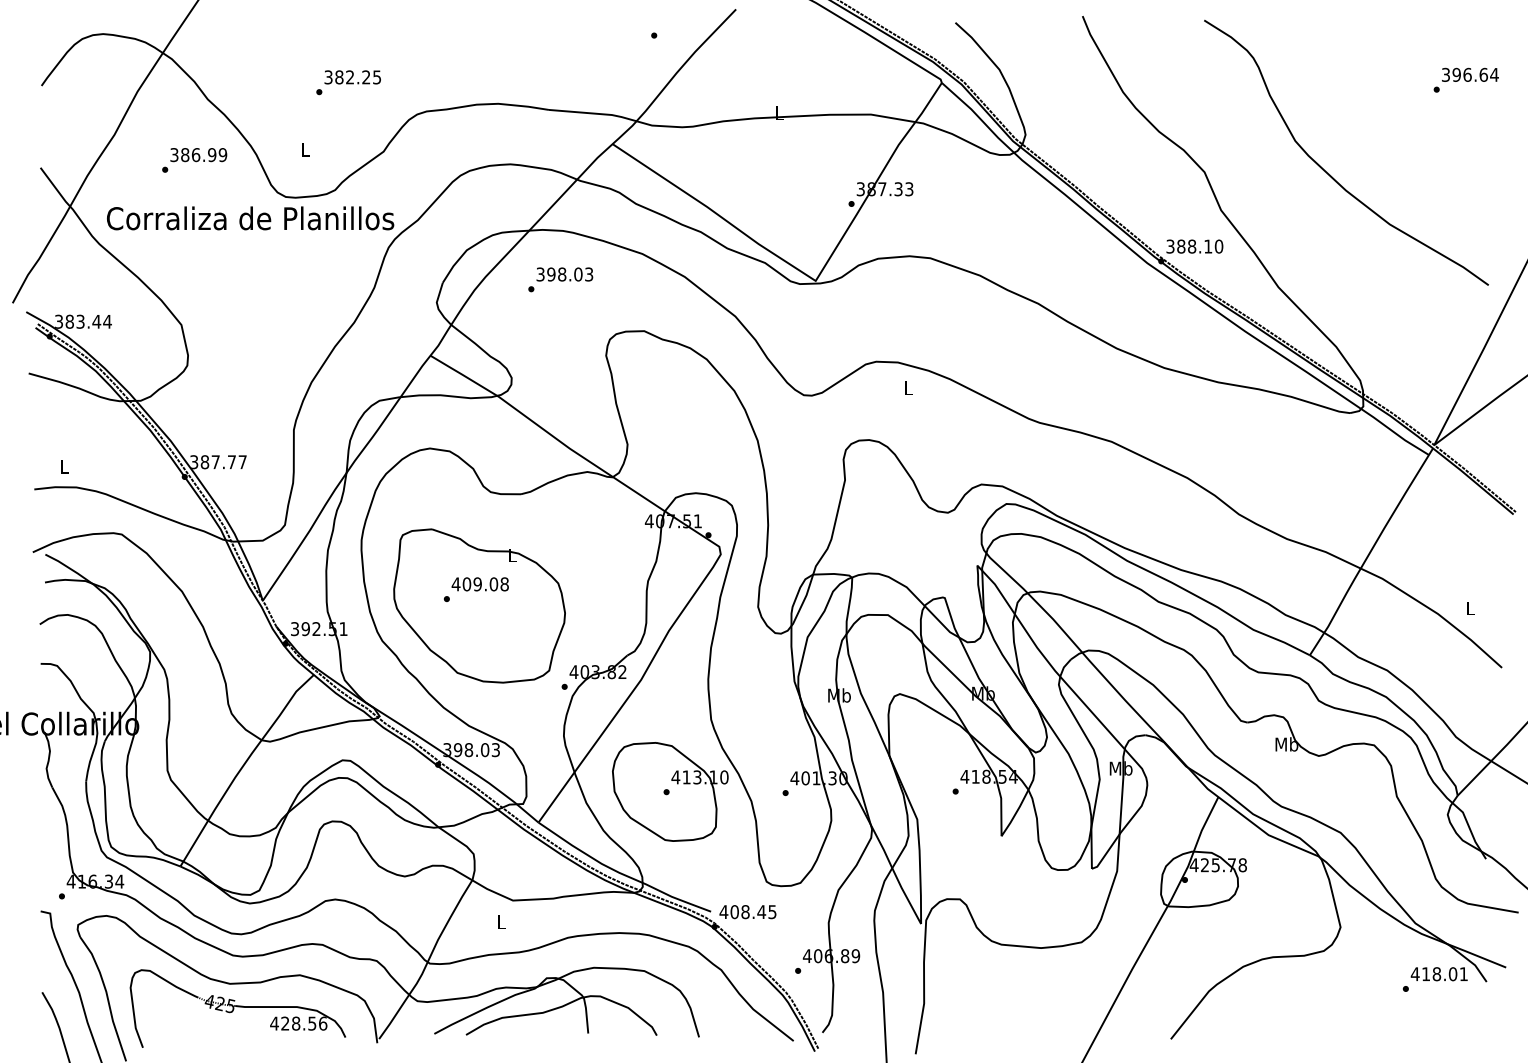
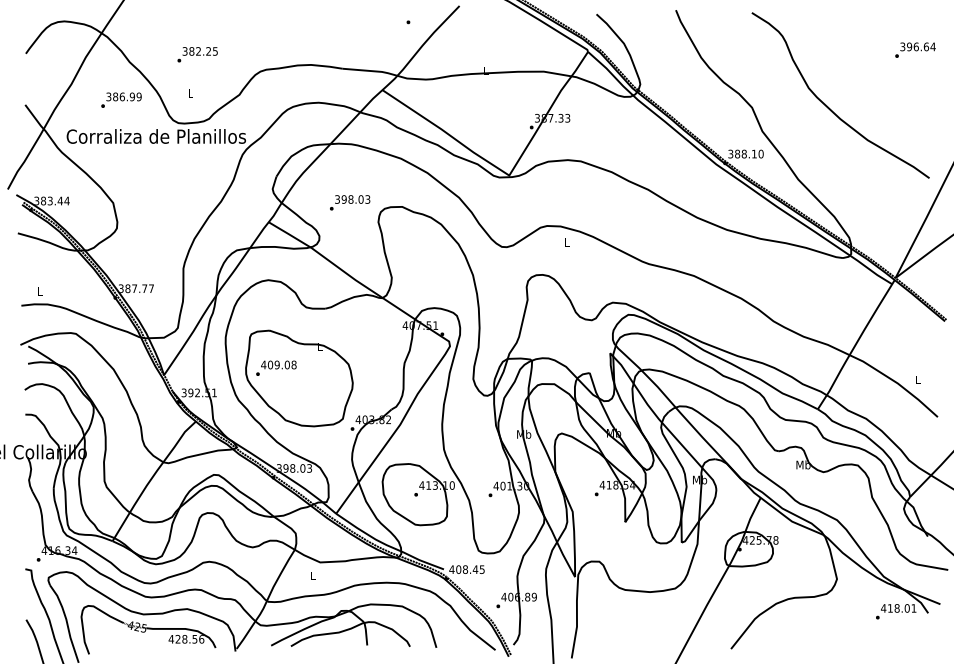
text: (348, 82) -> (197, 54), moved
text: (561, 279) -> (350, 202), moved
text: (476, 588) -> (276, 367), moved

